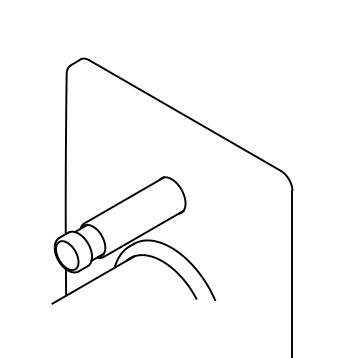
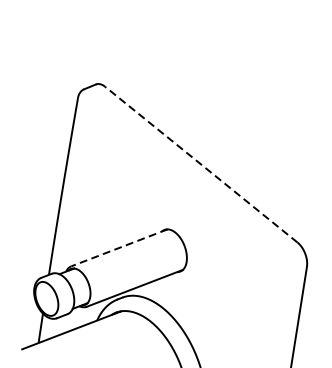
line: (184, 115) -> (200, 164), solid -> dashed
line: (123, 200) -> (118, 247), solid -> dashed

